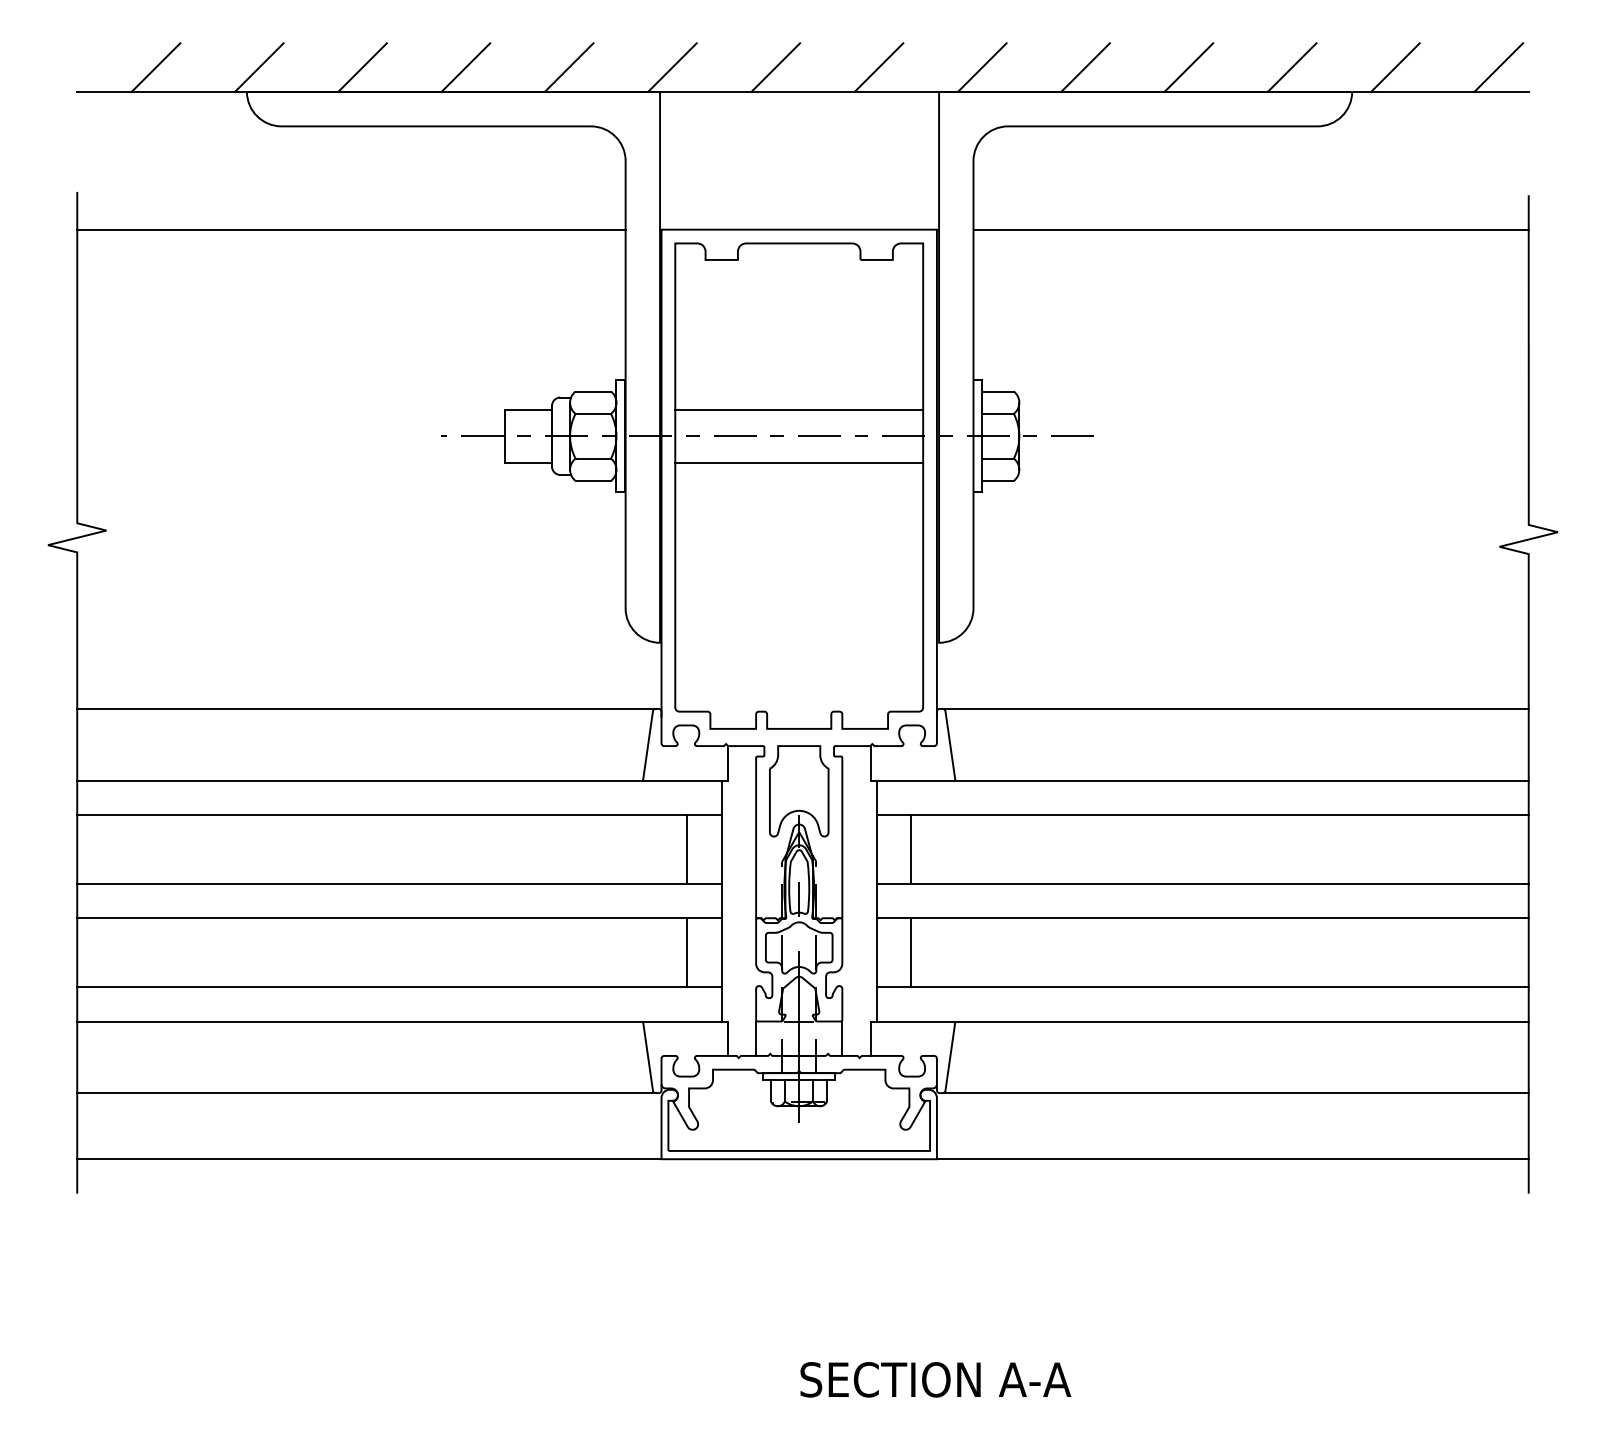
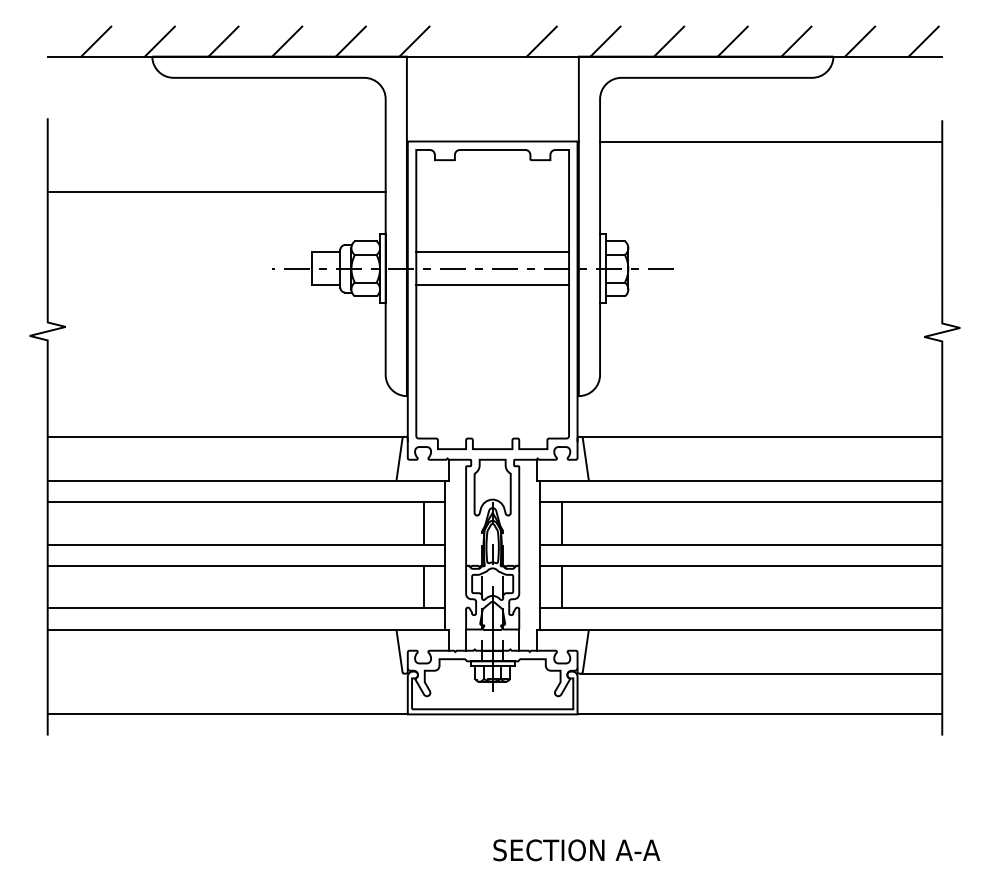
line: (776, 67) -> (478, 41), removed
line: (351, 229) -> (216, 191), moved
line: (365, 1092) -> (225, 673), removed

